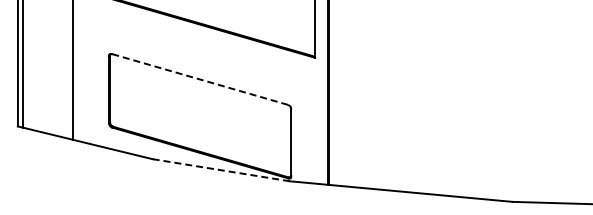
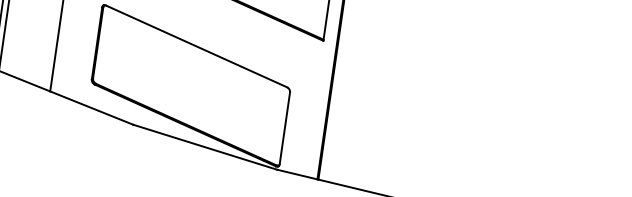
line: (200, 79) -> (196, 46), dashed -> solid
line: (221, 170) -> (205, 147), dashed -> solid

